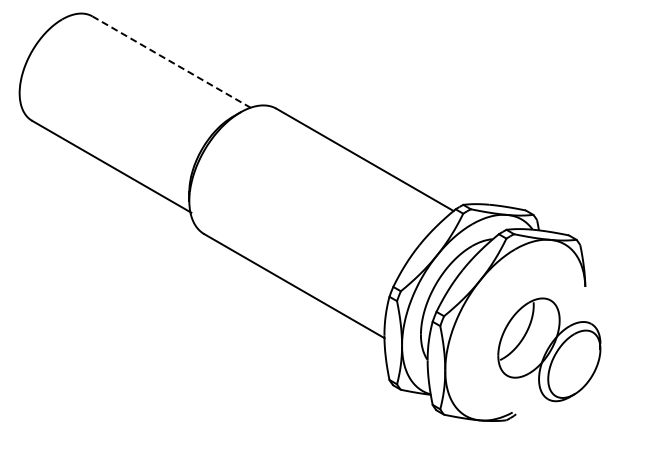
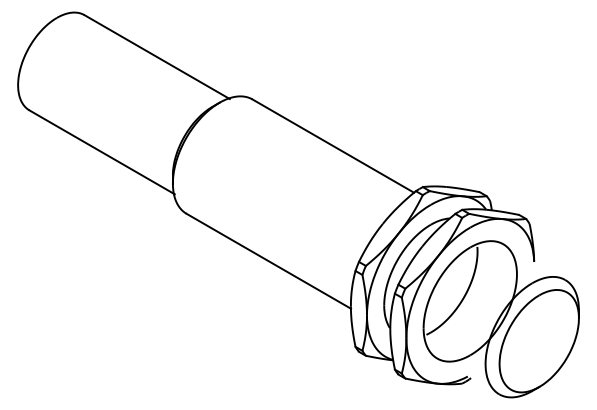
line: (172, 62) -> (157, 57), dashed -> solid
part: (549, 349) -> (501, 319), size x1.67

